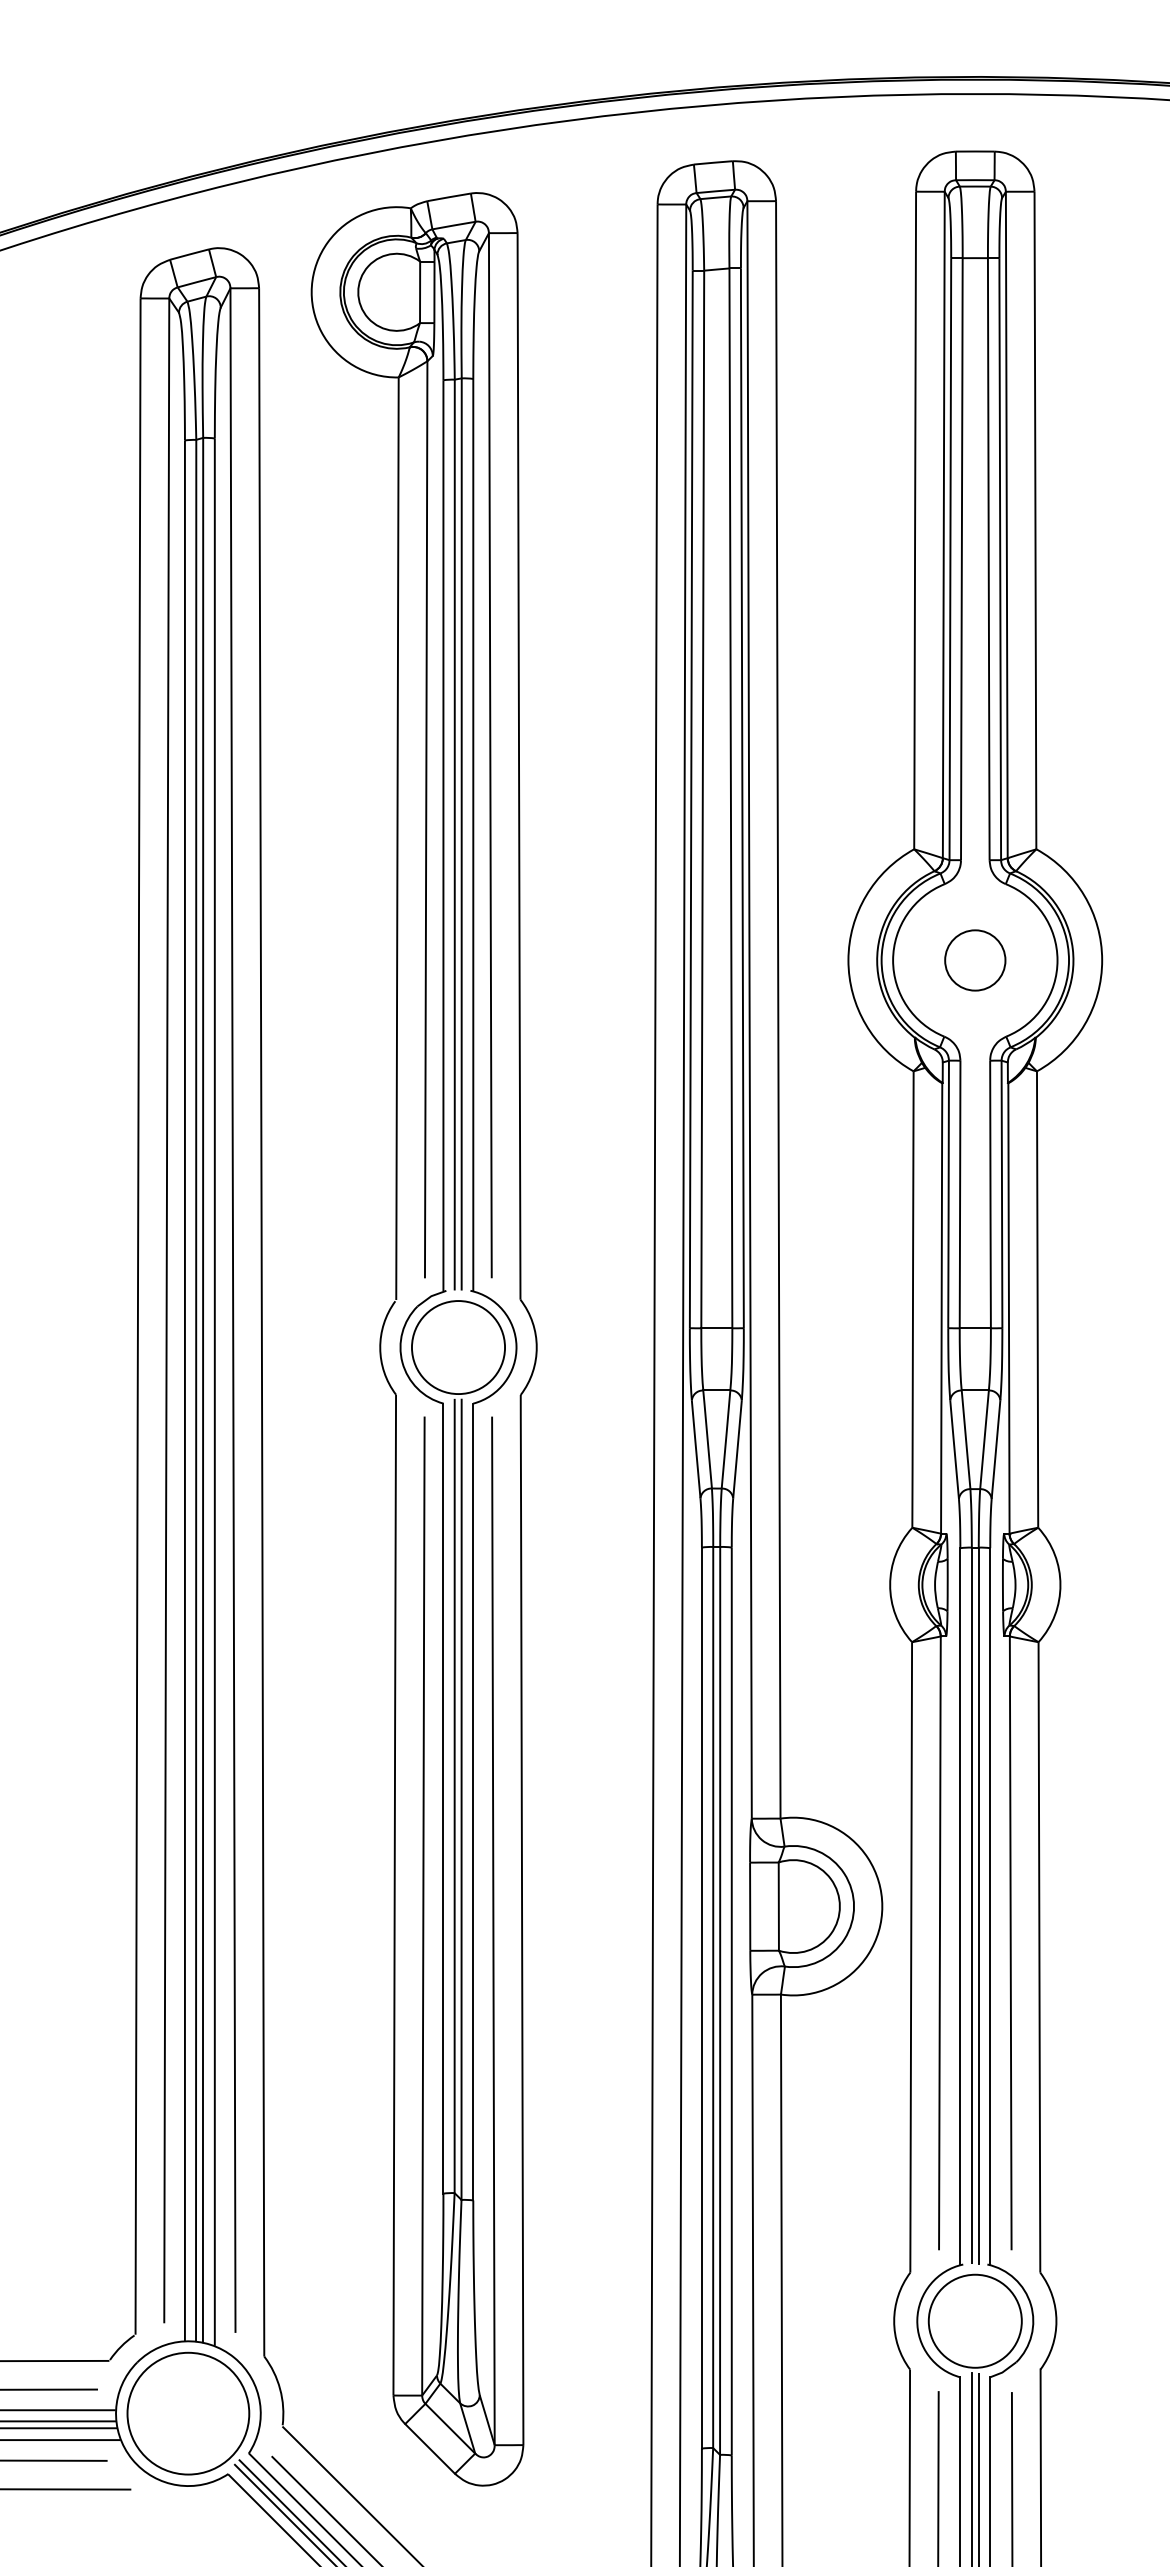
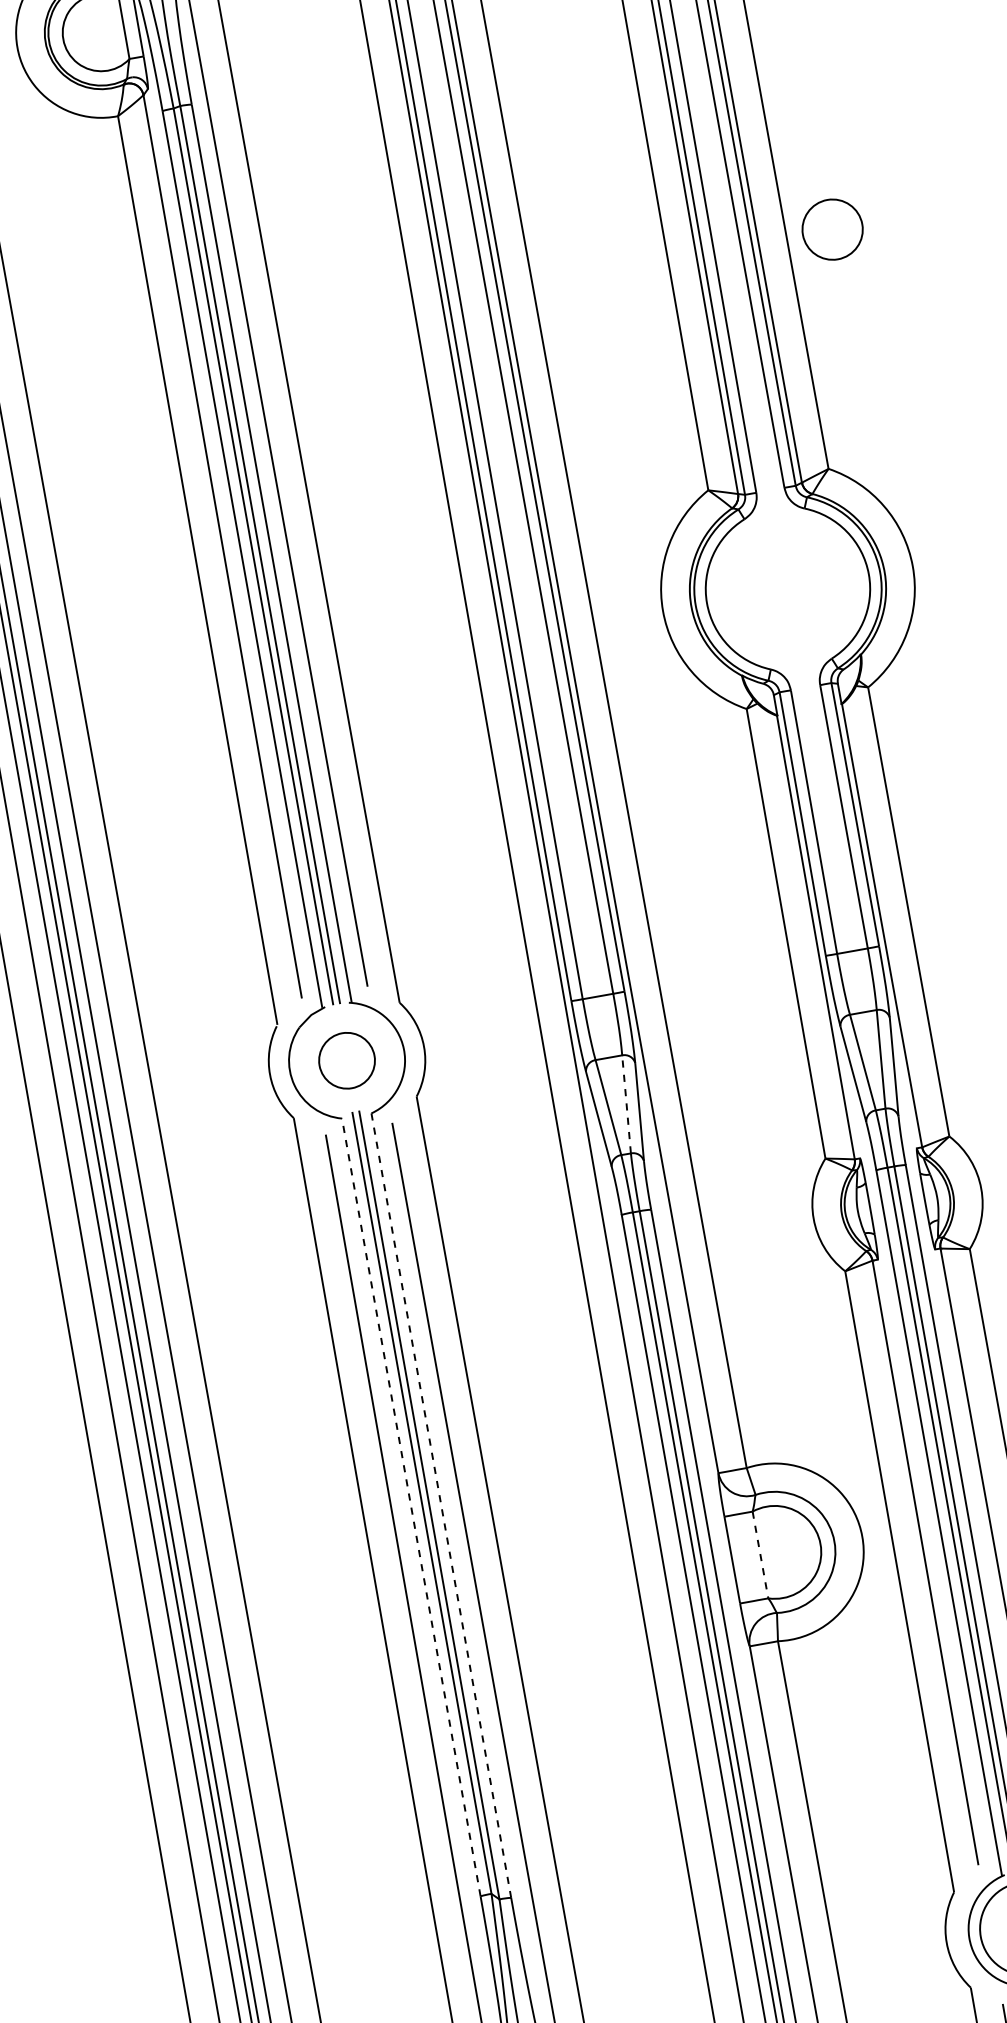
circle: (975, 960) -> (832, 229), moved
circle: (458, 1347) -> (347, 1060), size x0.6
line: (726, 1439) -> (627, 1104), solid -> dashed
line: (443, 1798) -> (411, 1507), solid -> dashed
line: (473, 1802) -> (441, 1506), solid -> dashed
line: (778, 1907) -> (760, 1555), solid -> dashed

